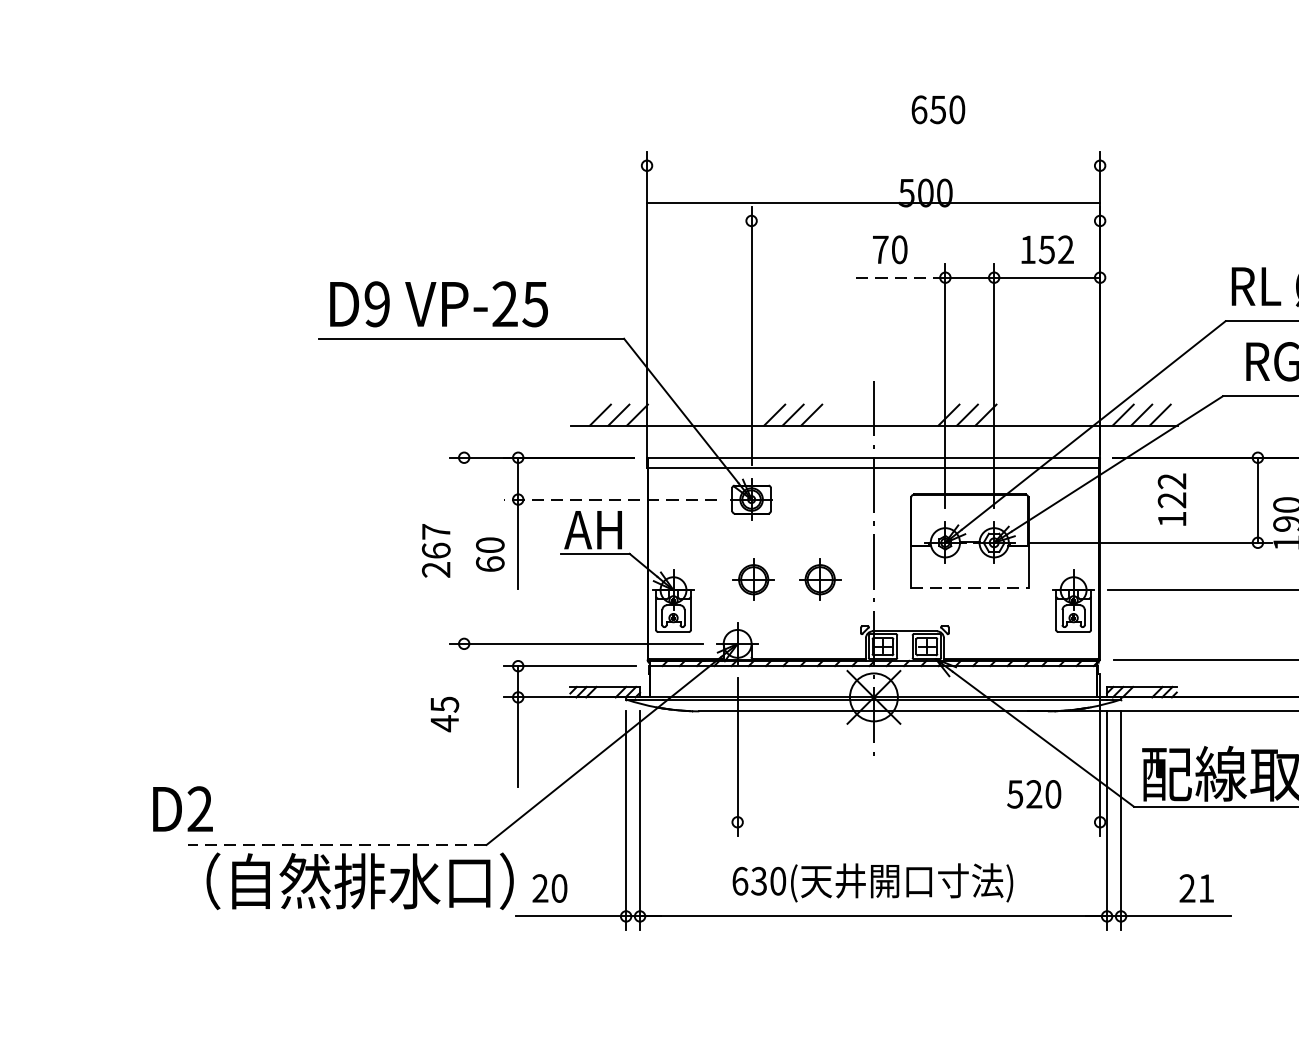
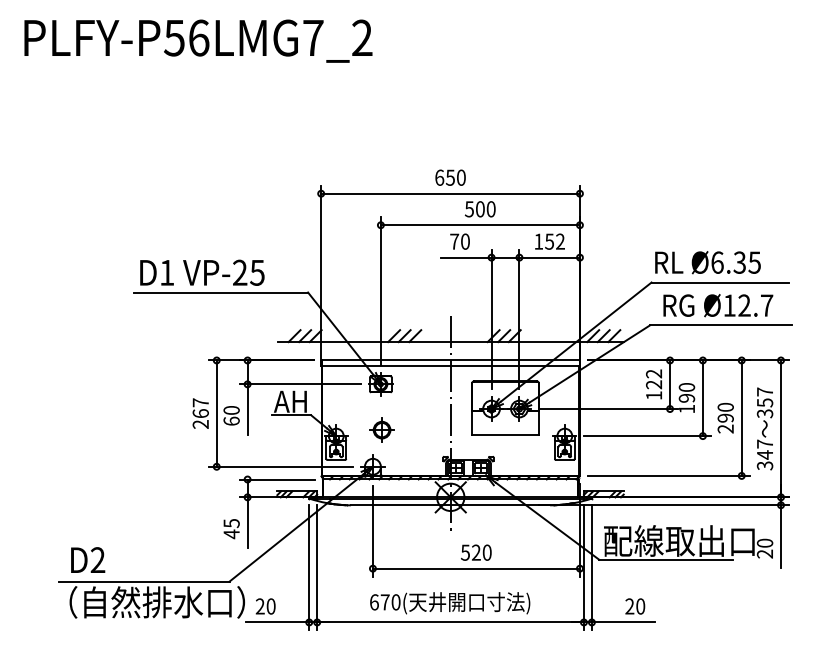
text: (938, 109) -> (450, 177), moved
line: (873, 202) -> (450, 193), moved
line: (924, 221) -> (479, 225), added
line: (901, 277) -> (466, 257), dashed -> solid
text: (377, 303) -> (167, 272), D9 -> D1
line: (610, 499) -> (300, 384), dashed -> solid
text: (1171, 499) -> (653, 384), moved
line: (463, 550) -> (216, 413), added
part: (819, 578) -> (419, 429), removed
line: (969, 587) -> (505, 434), dashed -> solid
text: (444, 715) -> (231, 529), moved
text: (1034, 793) -> (476, 552), moved
text: (183, 807) -> (88, 559), moved
line: (917, 821) -> (475, 568), added
line: (335, 844) -> (143, 581), dashed -> solid
text: (757, 881) -> (384, 602), 630( -> 670(
text: (1206, 888) -> (640, 606), 21 -> 20

